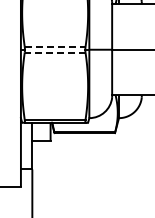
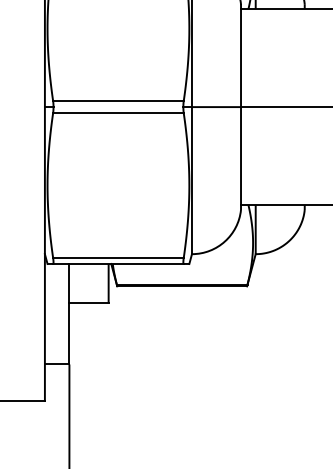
line: (55, 46) -> (119, 100), dashed -> solid
line: (54, 52) -> (117, 113), dashed -> solid

